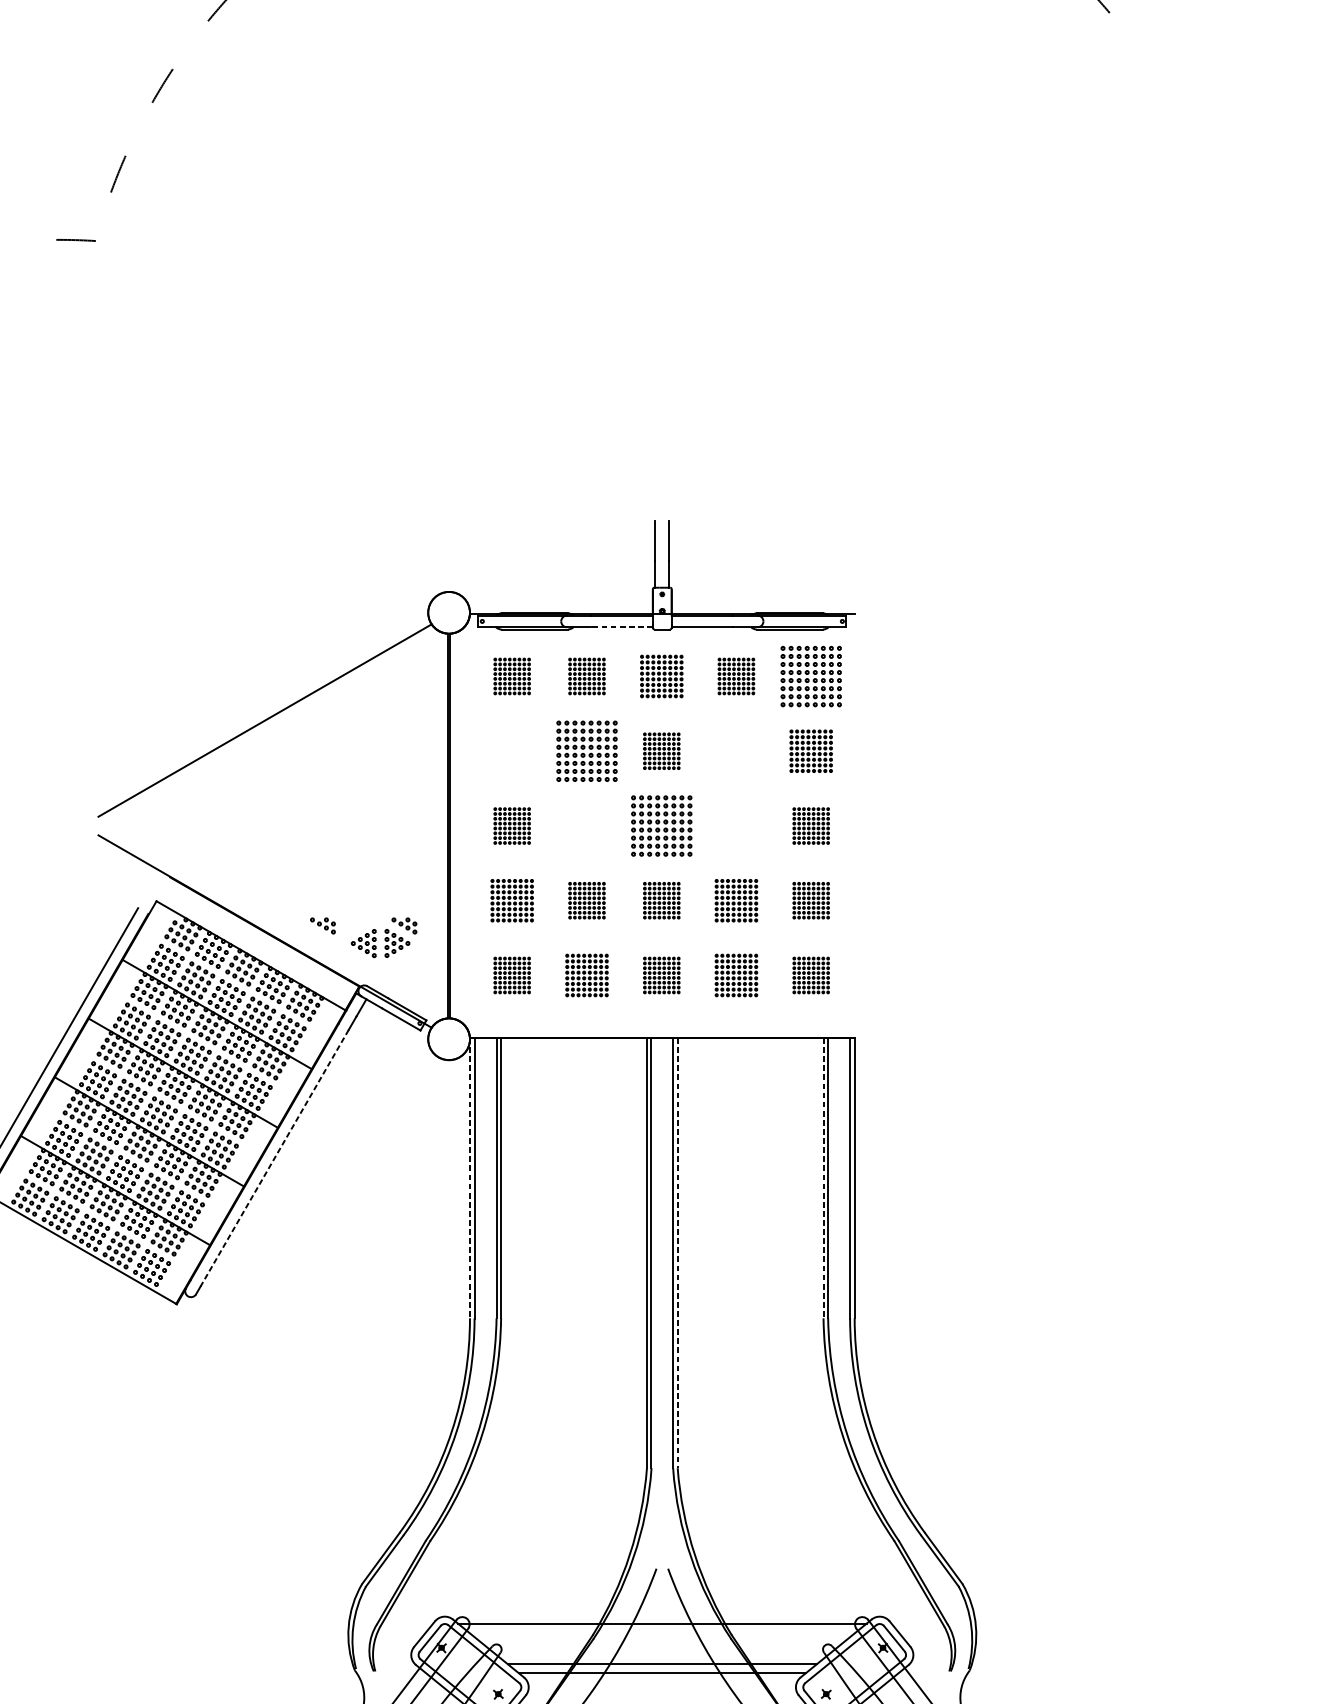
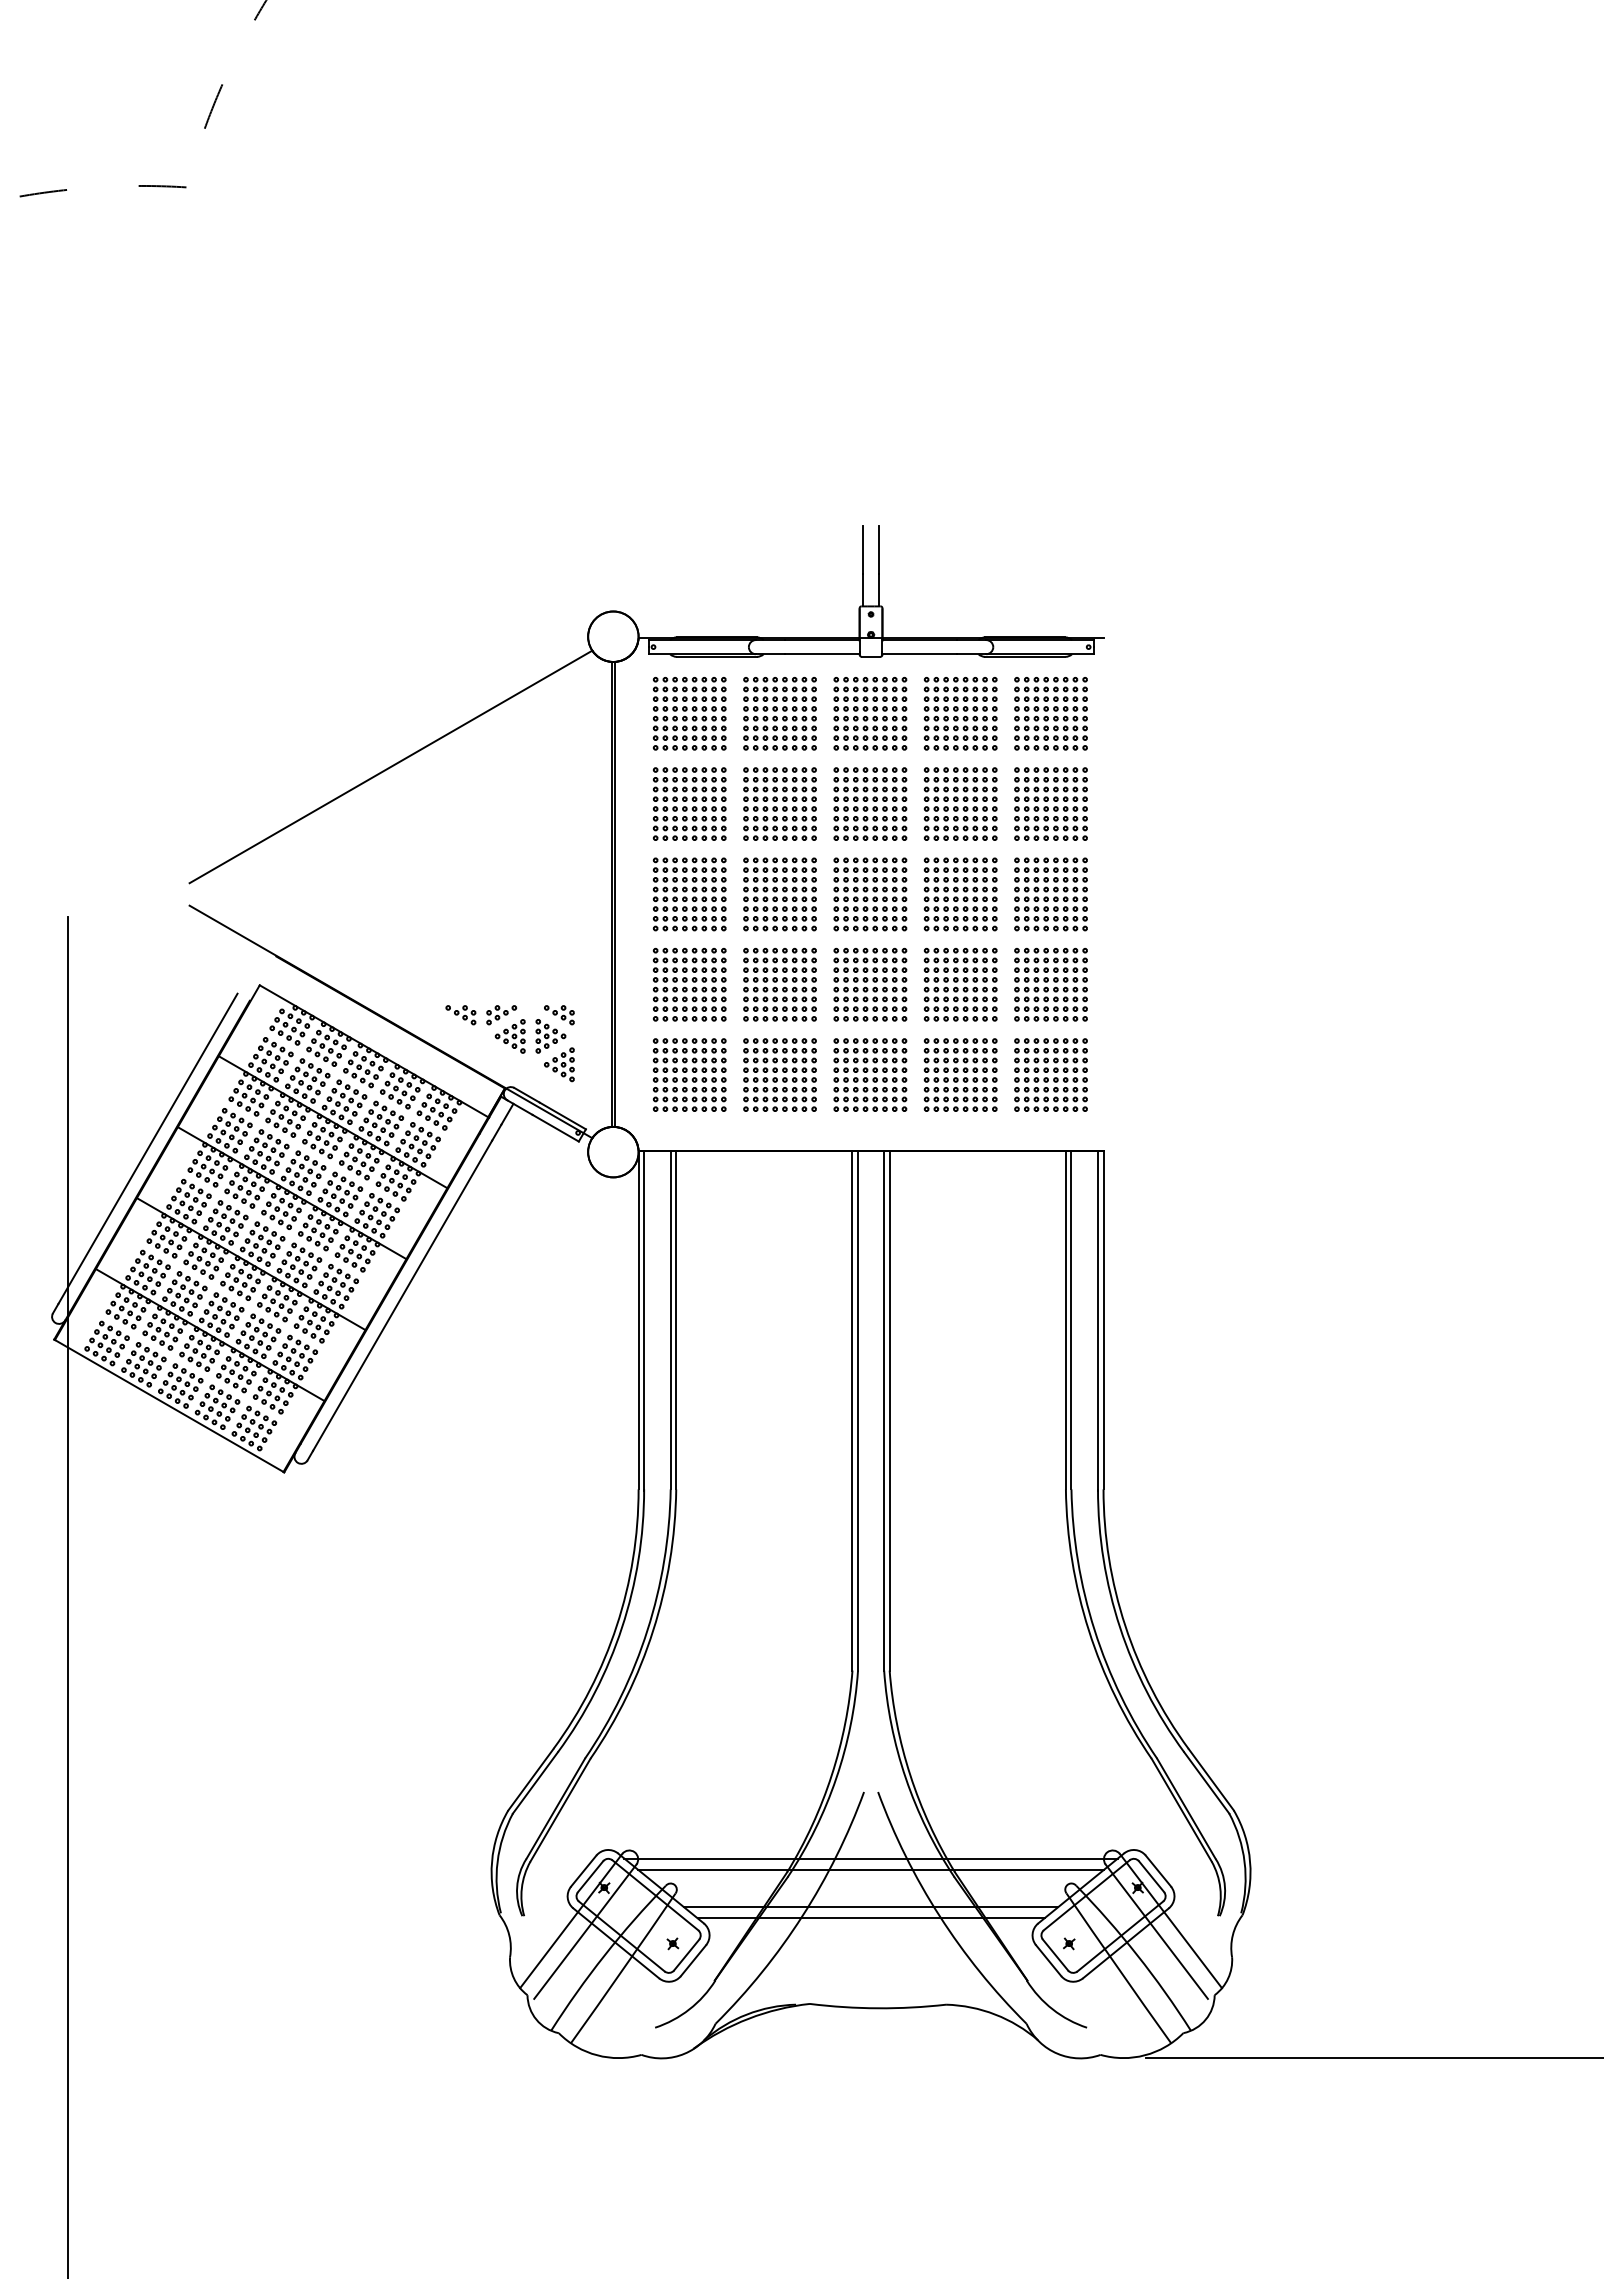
line: (621, 627) -> (821, 654), dashed -> solid
part: (512, 676) -> (689, 713), size x1.67
part: (586, 676) -> (779, 713), size x1.67
part: (661, 676) -> (870, 713), size x1.43
part: (736, 676) -> (960, 713), size x1.67
part: (512, 750) -> (689, 803), added
part: (661, 750) -> (870, 803), size x1.67
part: (736, 750) -> (960, 803), added
part: (810, 750) -> (1050, 803), size x1.43
part: (512, 826) -> (689, 894), size x1.67
part: (586, 826) -> (779, 894), added
part: (736, 826) -> (960, 894), added
part: (810, 826) -> (1050, 894), size x1.67
part: (512, 900) -> (689, 984), size x1.43
part: (586, 900) -> (779, 984), size x1.67
part: (661, 900) -> (870, 984), size x1.67
part: (736, 900) -> (960, 984), size x1.43
part: (810, 900) -> (1050, 984), size x1.67
part: (356, 926) -> (501, 1015), added
part: (404, 966) -> (559, 1064), added
part: (512, 975) -> (689, 1074), size x1.67
part: (586, 975) -> (779, 1074), size x1.43
part: (661, 975) -> (870, 1074), size x1.67
part: (736, 975) -> (960, 1074), size x1.43
part: (810, 975) -> (1050, 1074), size x1.67
line: (274, 1158) -> (402, 1296), dashed -> solid
line: (469, 1178) -> (638, 1320), dashed -> solid
line: (823, 1178) -> (1065, 1320), dashed -> solid
line: (677, 1253) -> (889, 1410), dashed -> solid
line: (661, 1632) -> (870, 1869), added

